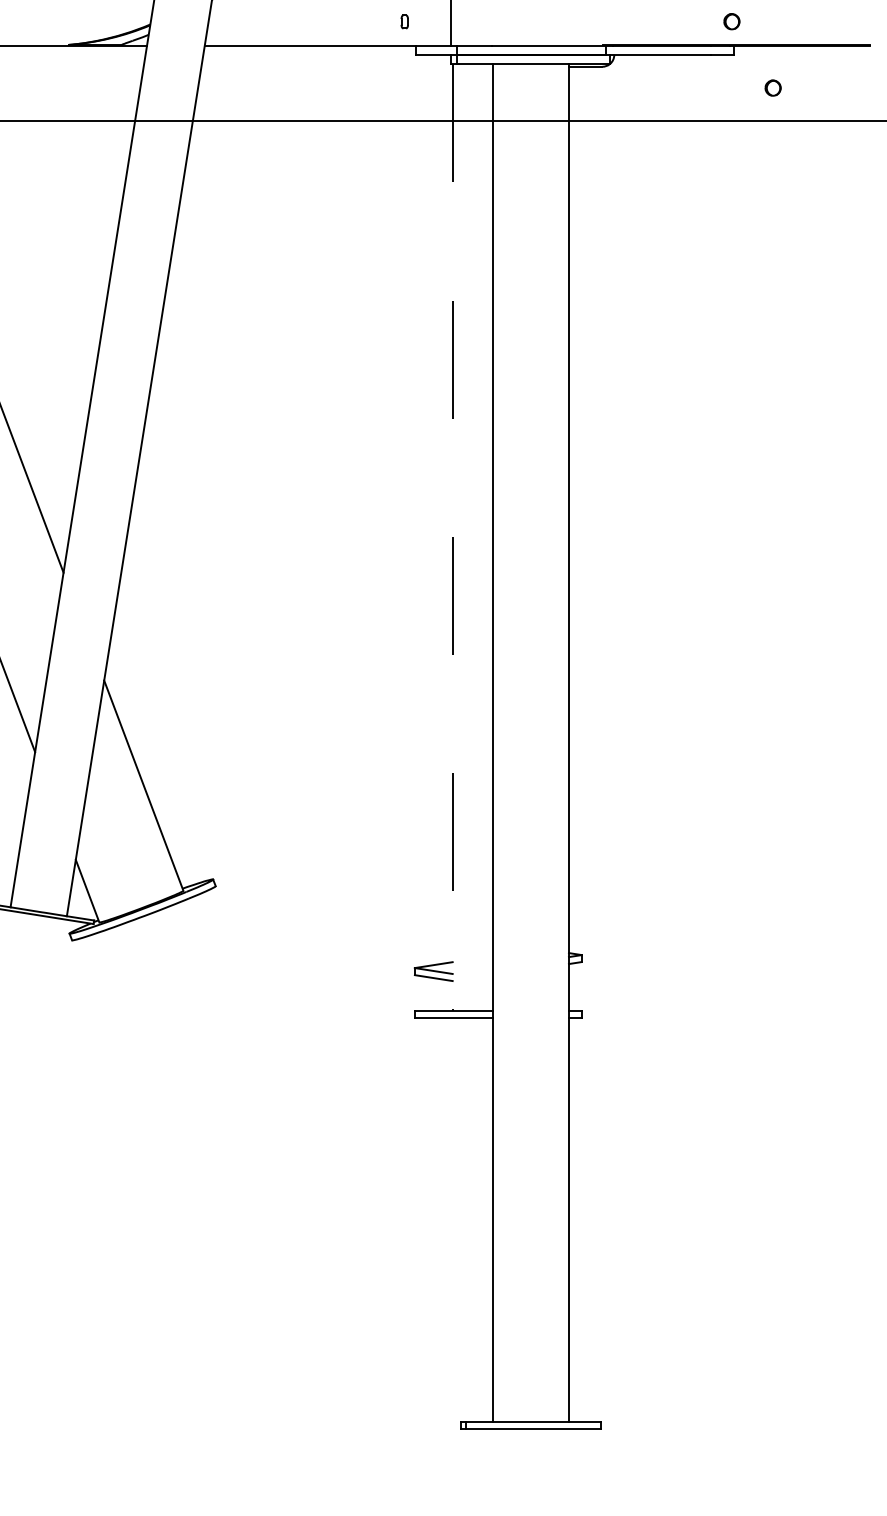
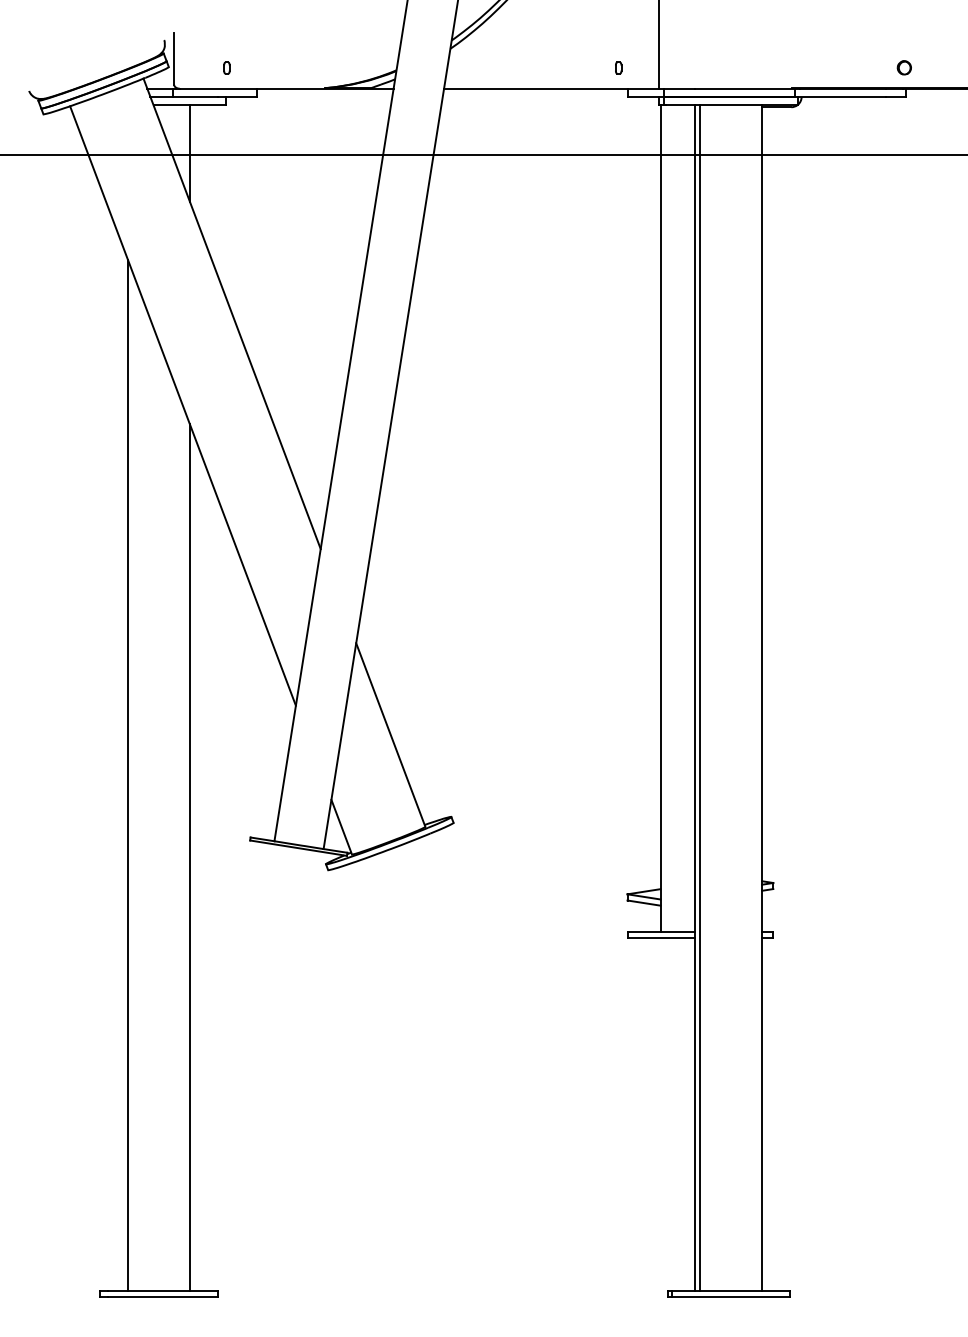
part: (772, 87) -> (939, 125), removed
line: (452, 538) -> (660, 519), dashed -> solid
line: (498, 742) -> (700, 697), added

